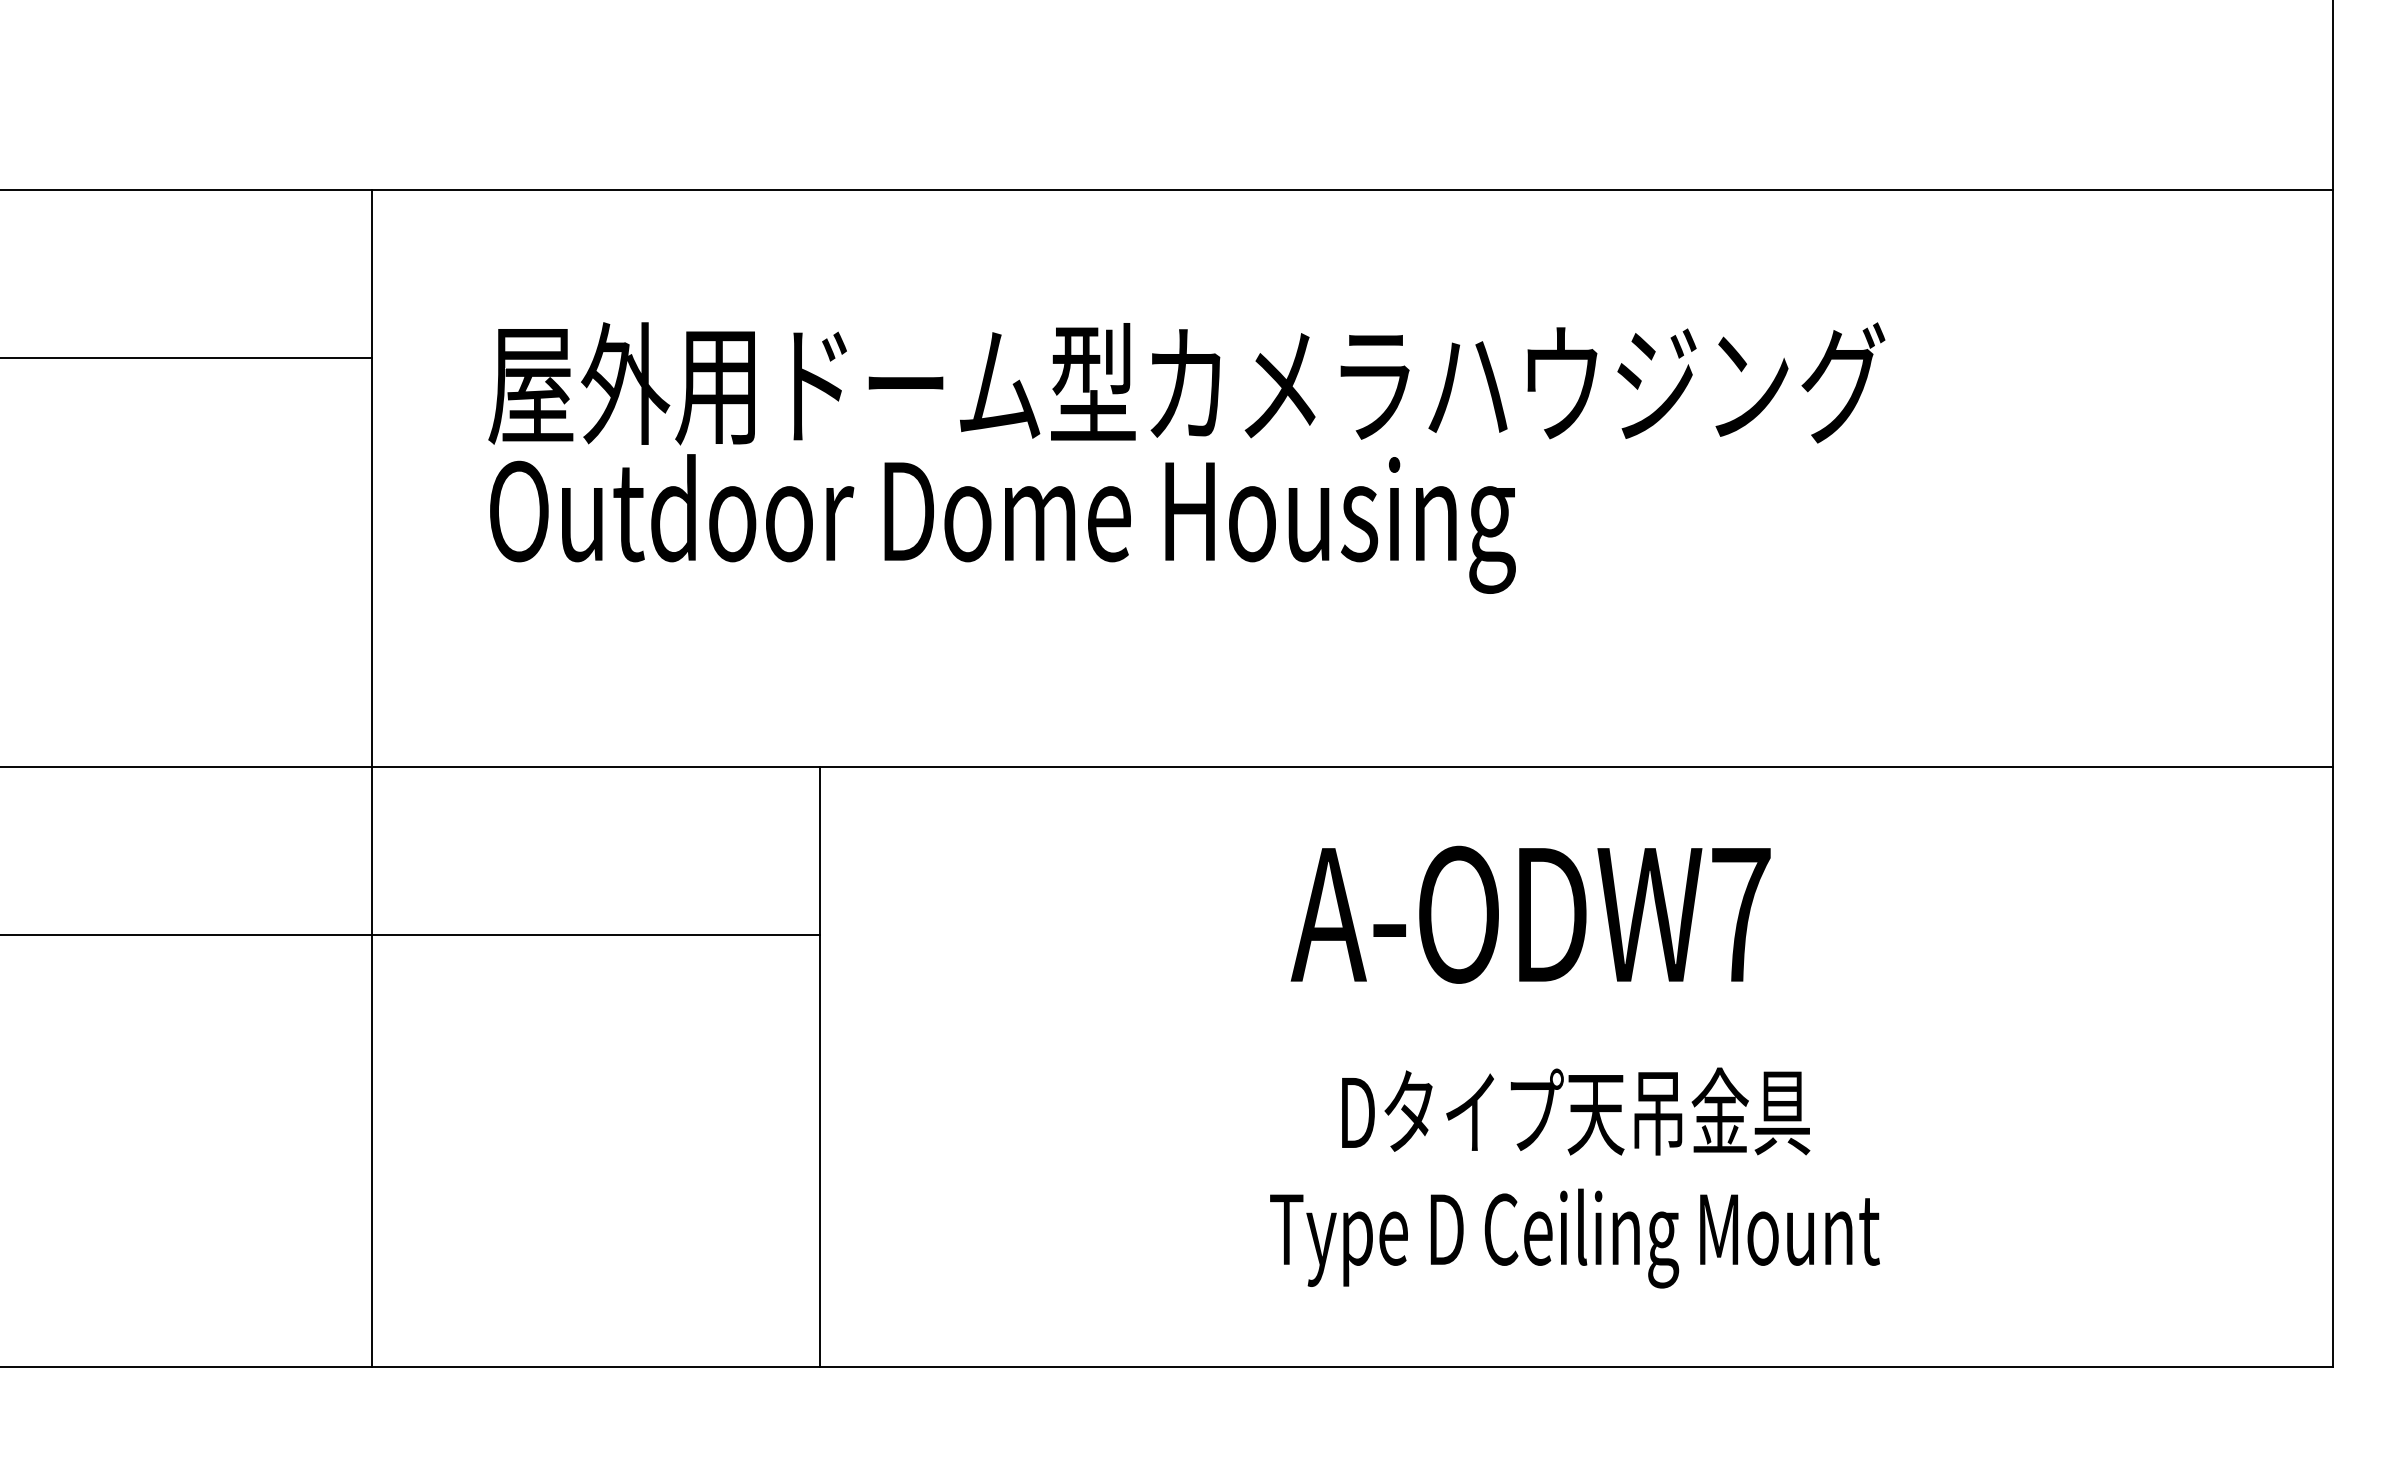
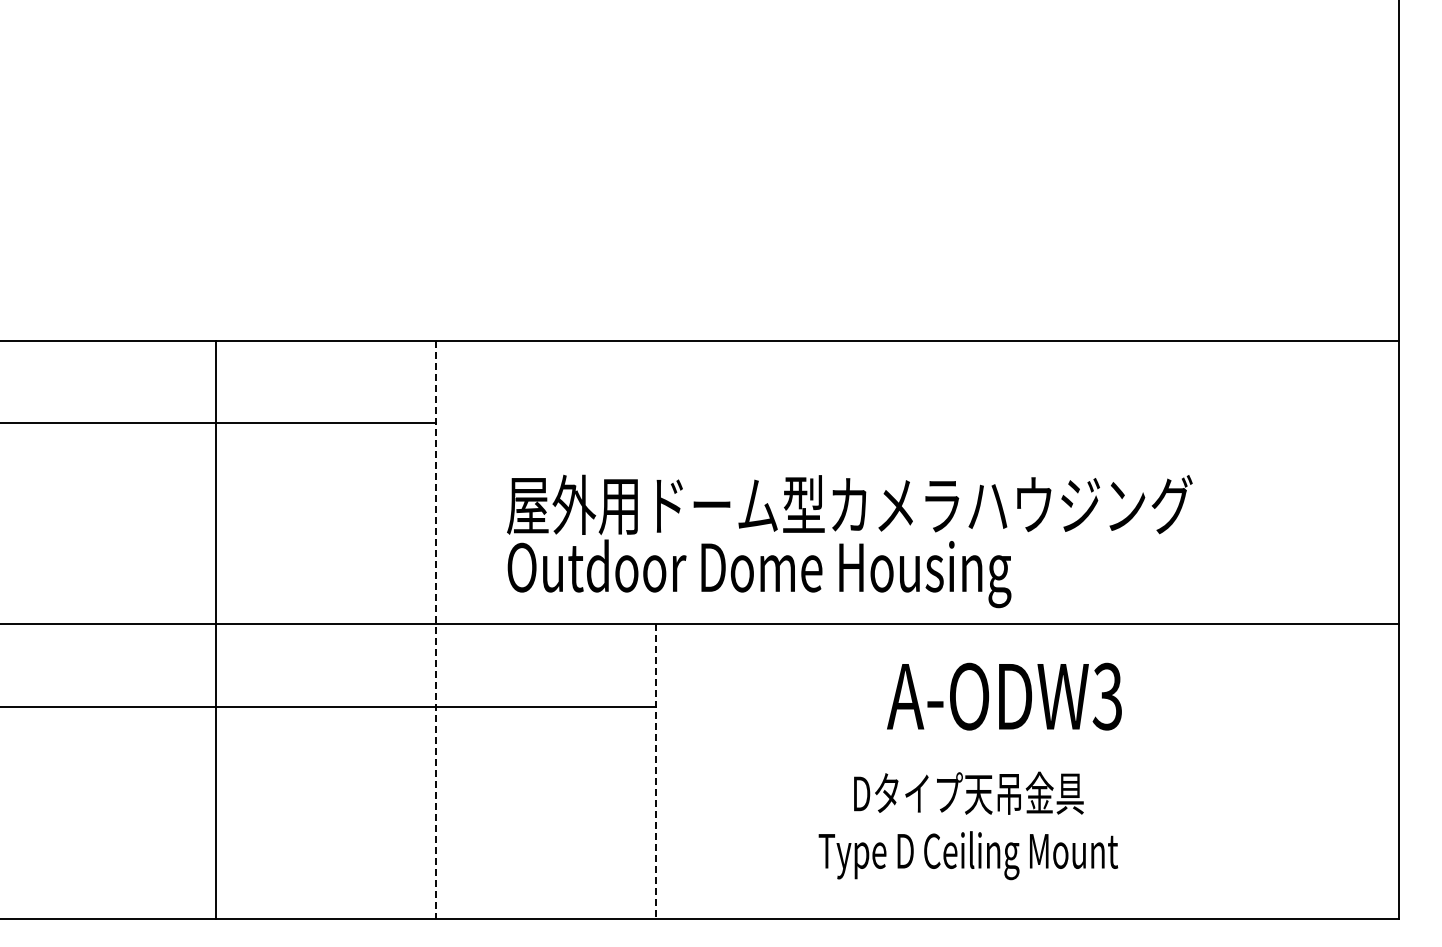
text: (1186, 458) -> (849, 541), moved
line: (371, 777) -> (435, 629), solid -> dashed
text: (1740, 914) -> (1107, 696), A-ODW7 -> A-ODW3
line: (819, 1067) -> (655, 771), solid -> dashed
text: (1575, 1177) -> (968, 825), moved

